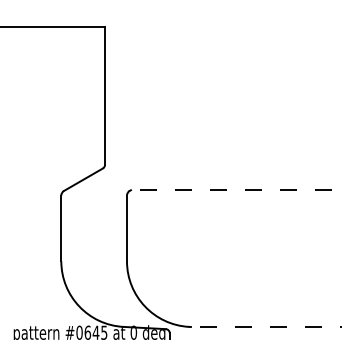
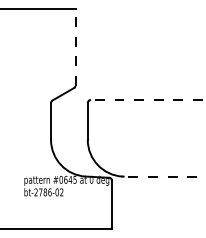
line: (105, 96) -> (75, 47), solid -> dashed

